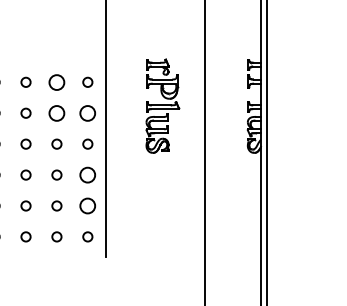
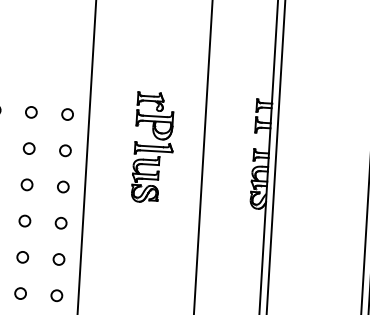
circle: (56, 81) -> (30, 111), size x0.62
circle: (56, 112) -> (28, 147), size x0.62
circle: (87, 112) -> (65, 149), size x0.62
circle: (87, 174) -> (60, 222), size x0.62
circle: (87, 205) -> (58, 258), size x0.62

